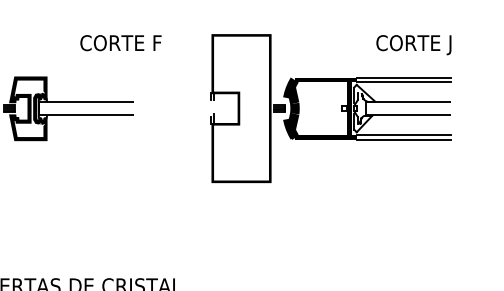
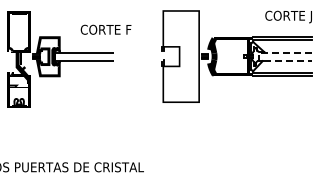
text: (120, 42) -> (105, 29), moved
line: (365, 110) -> (258, 57), solid -> dashed

